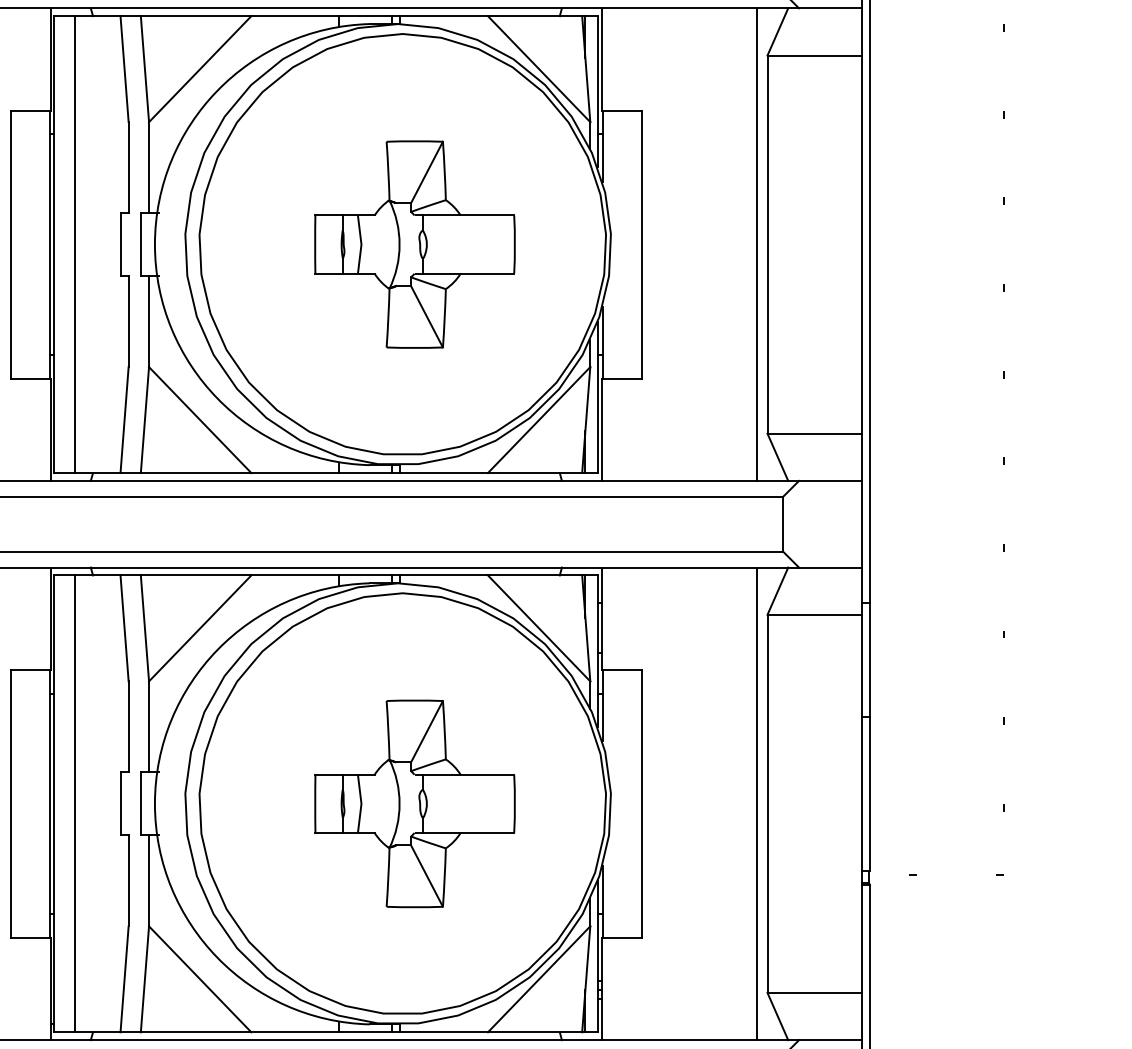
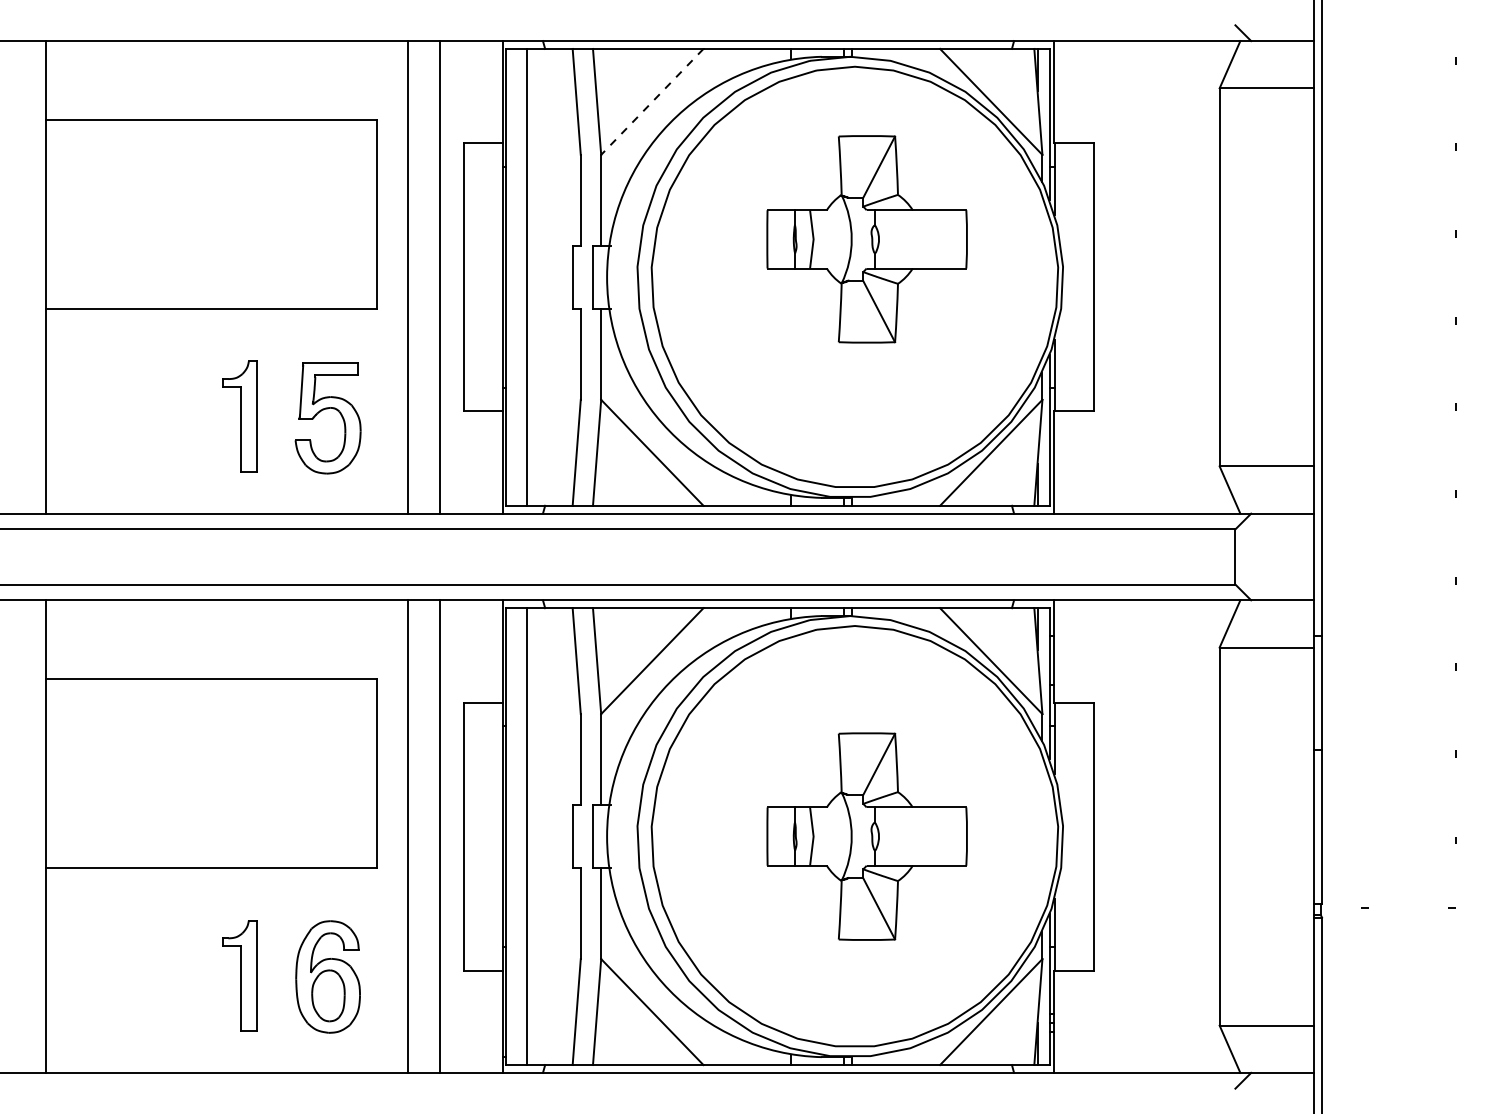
line: (200, 68) -> (652, 101), solid -> dashed
part: (414, 244) -> (866, 239), moved
line: (757, 244) -> (1209, 277), removed
line: (757, 803) -> (1209, 836), removed

